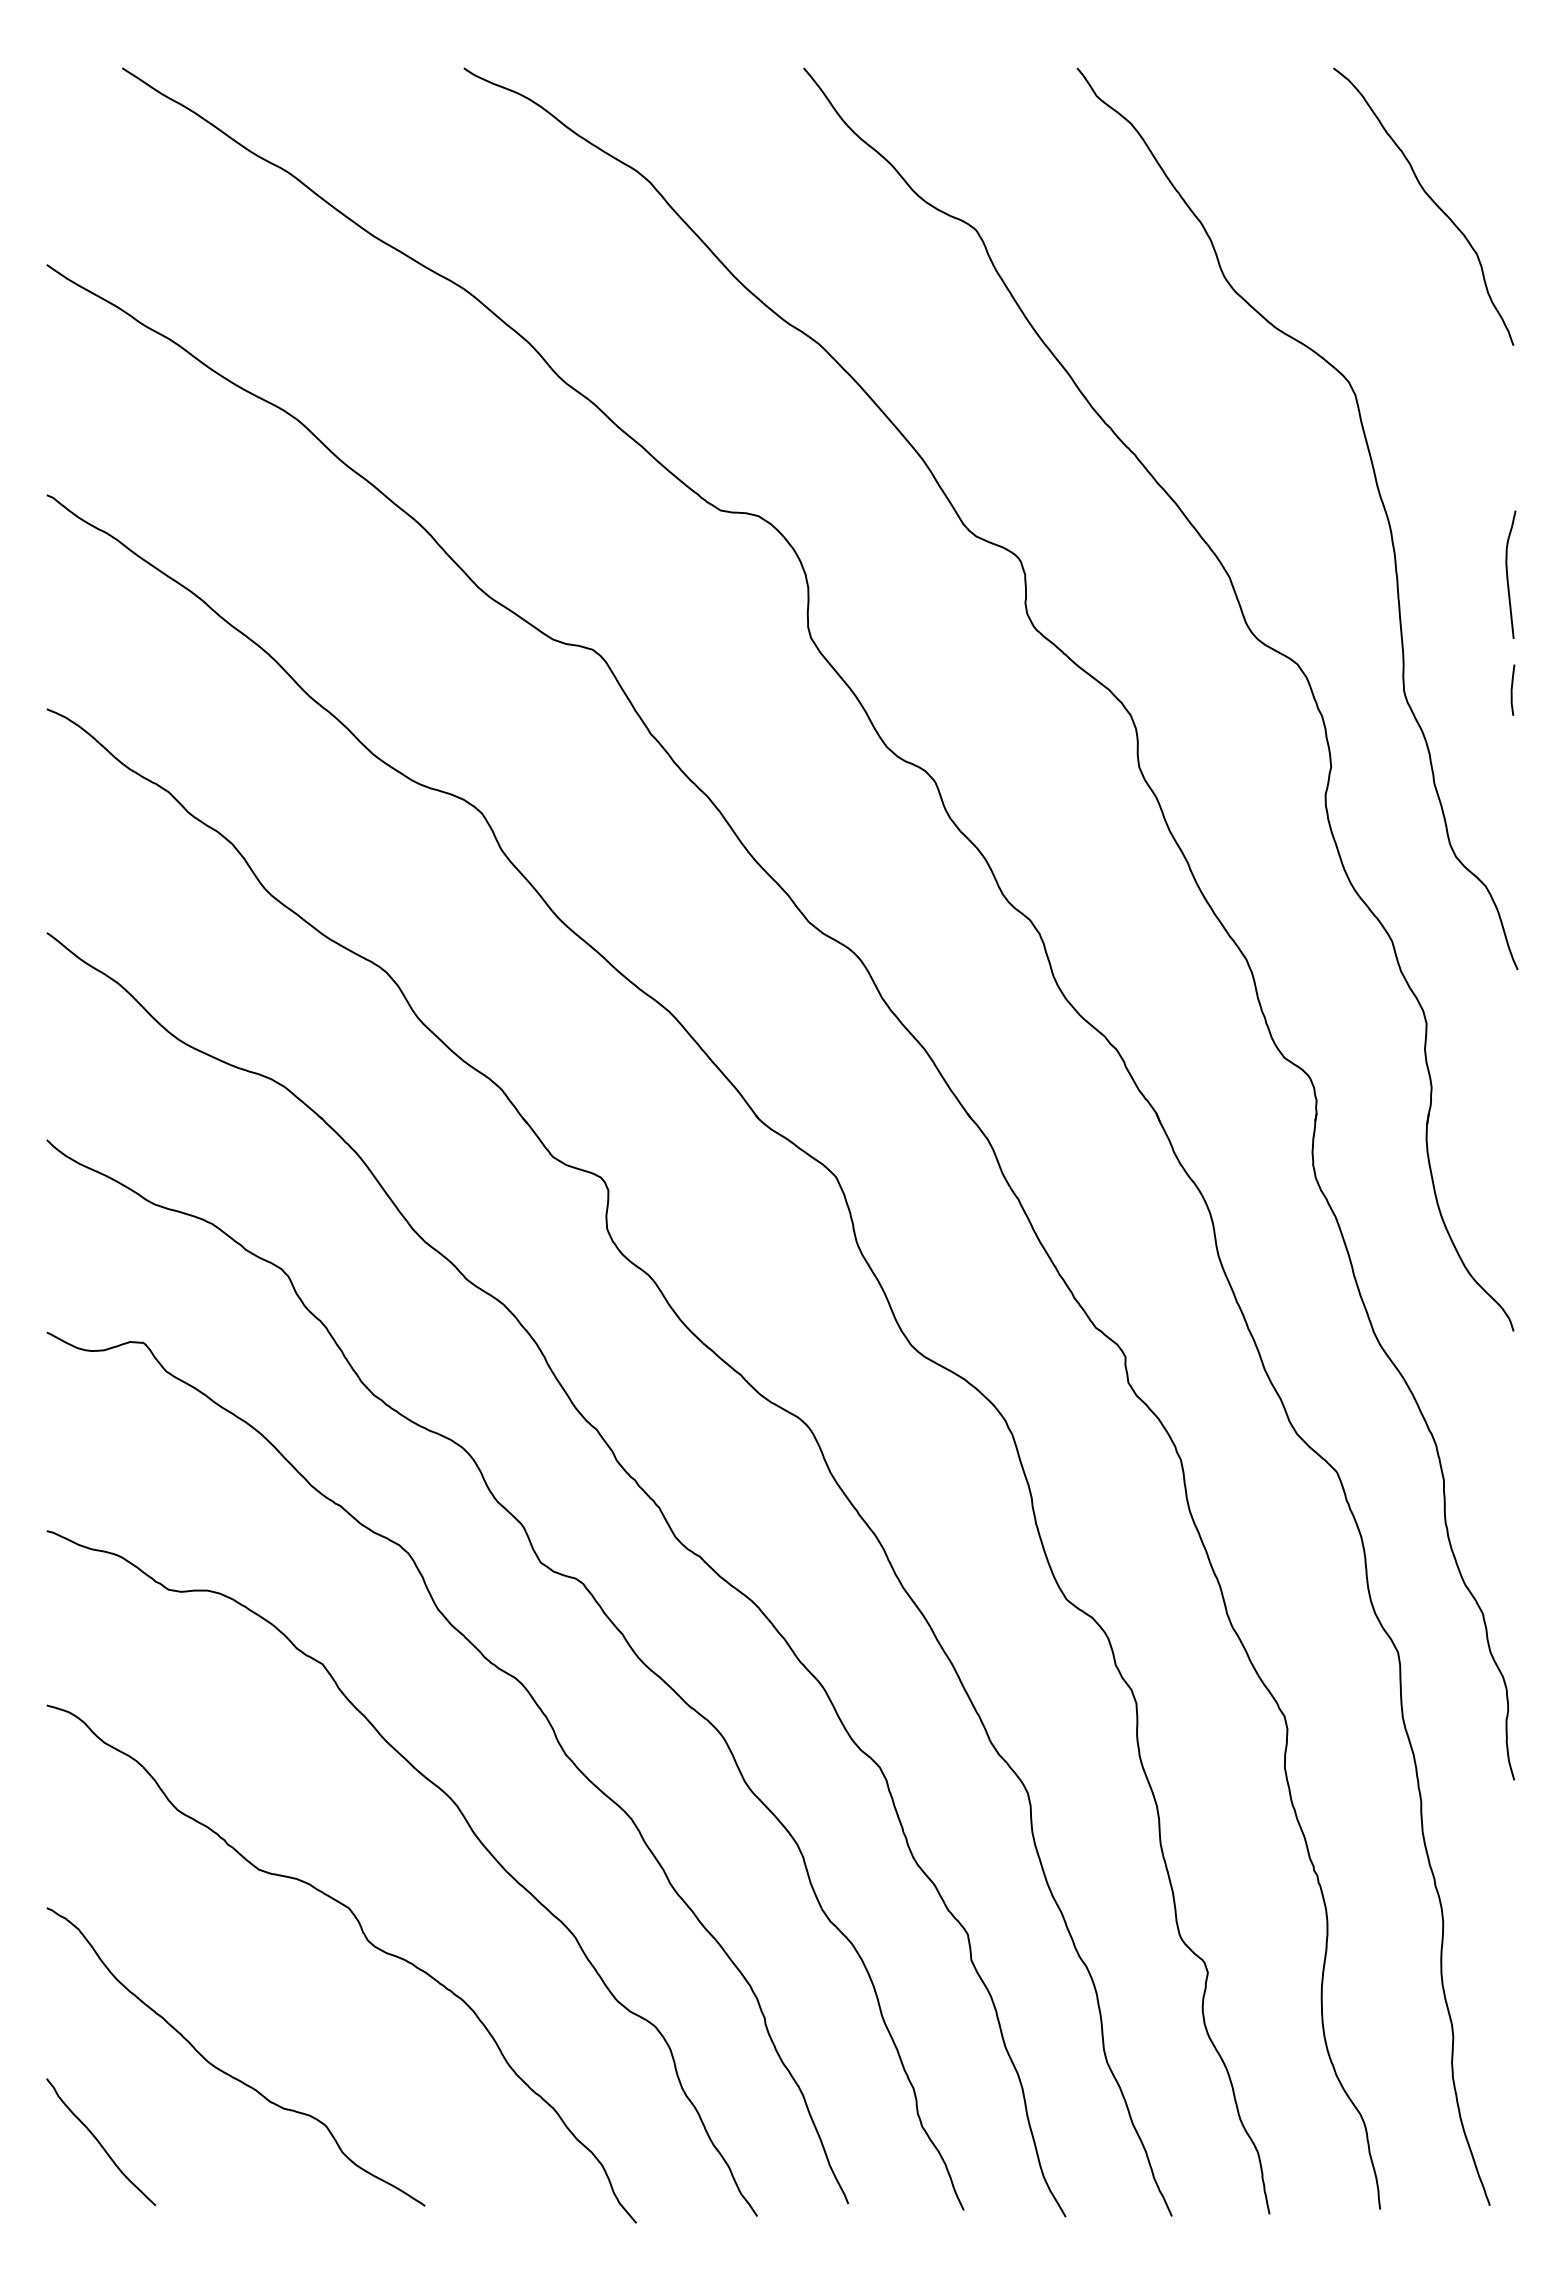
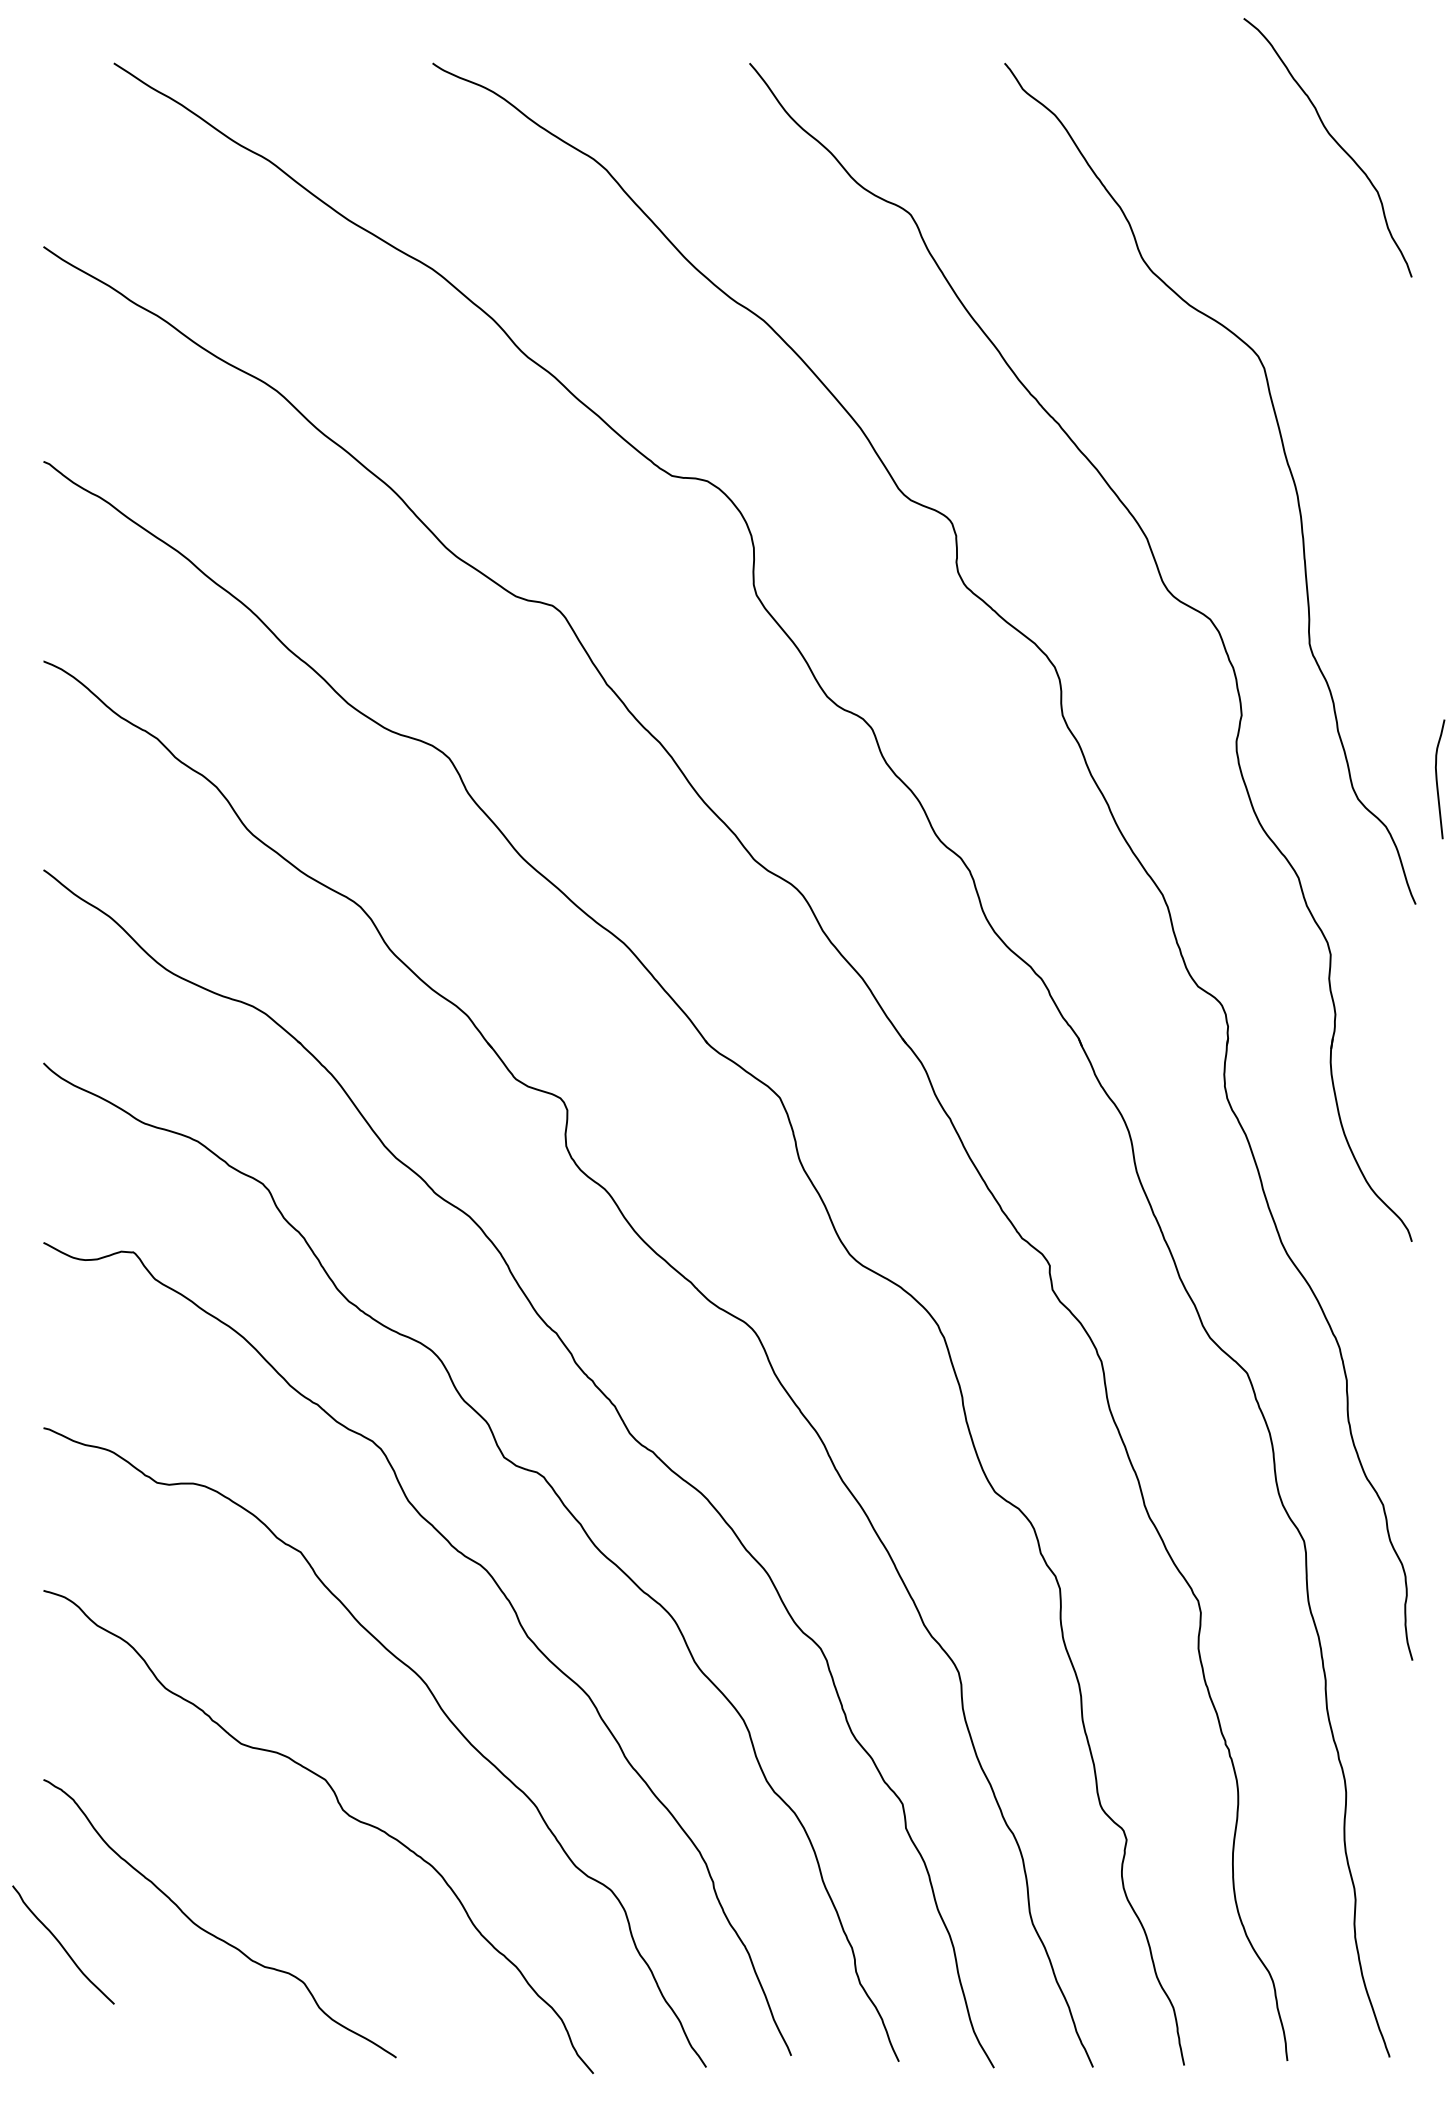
curve: (1430, 199) -> (1334, 141), moved
curve: (1508, 575) -> (1437, 780), moved
curve: (1512, 689) -> (1410, 642), removed
curve: (100, 2142) -> (62, 1945), moved

